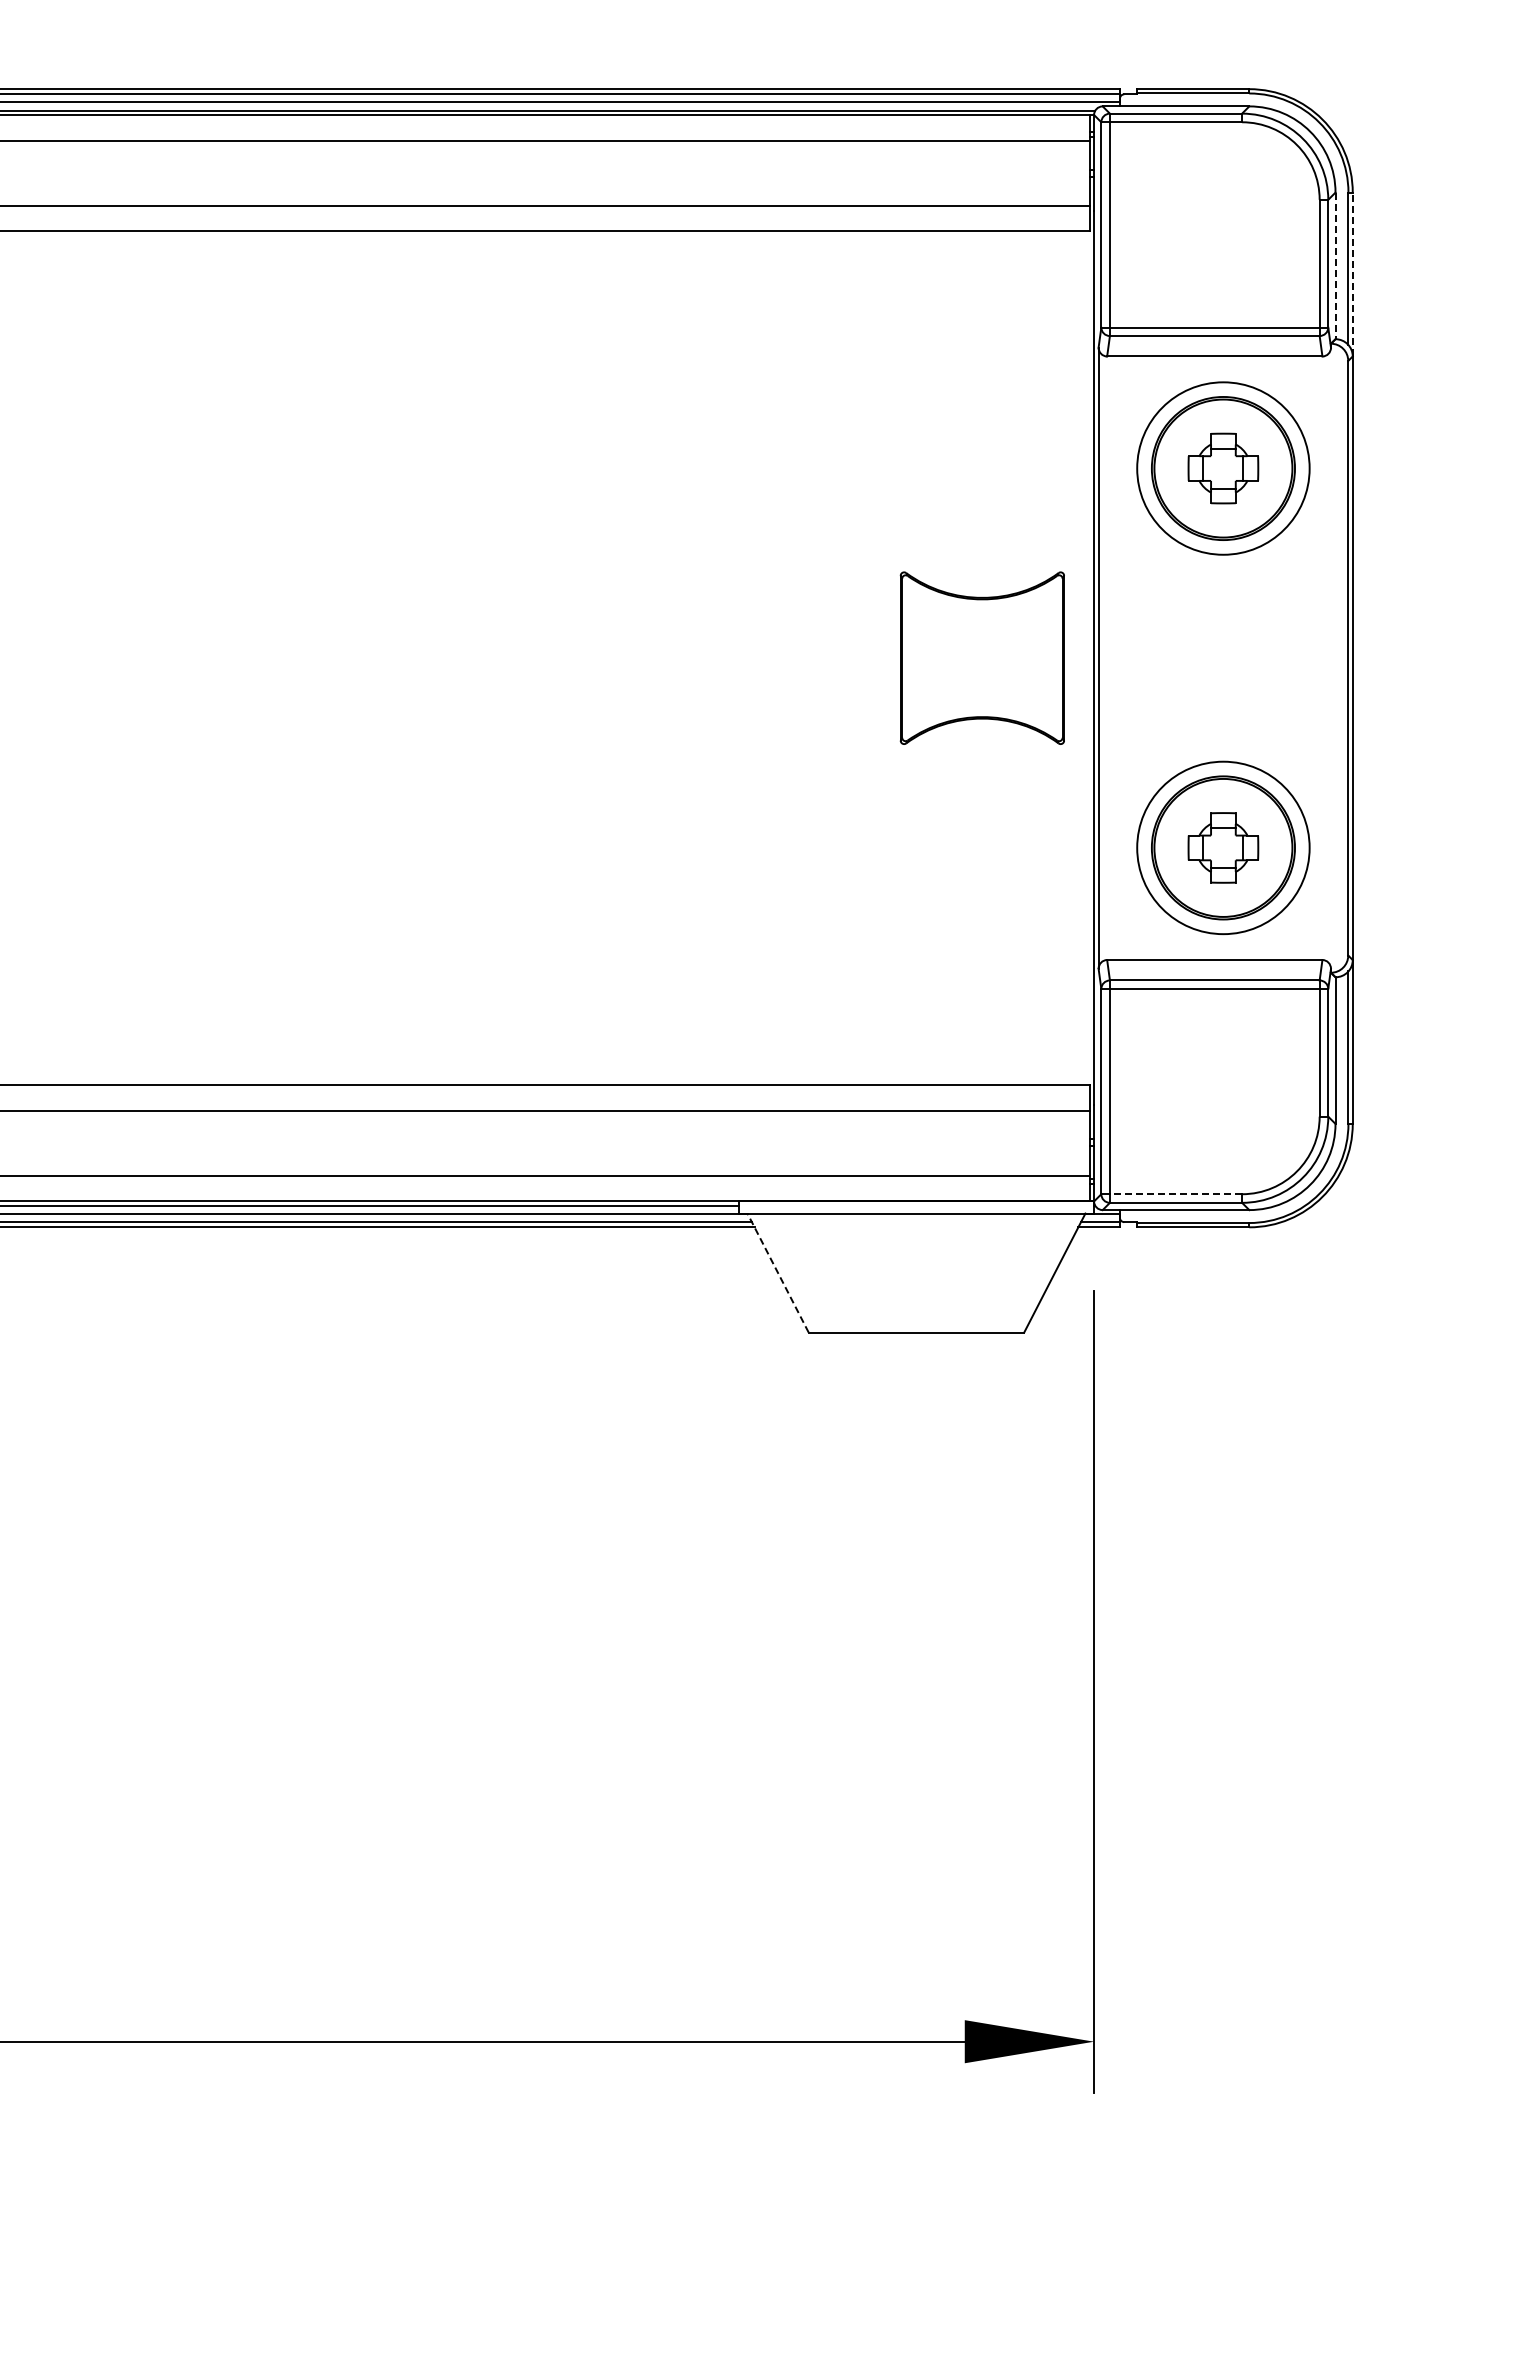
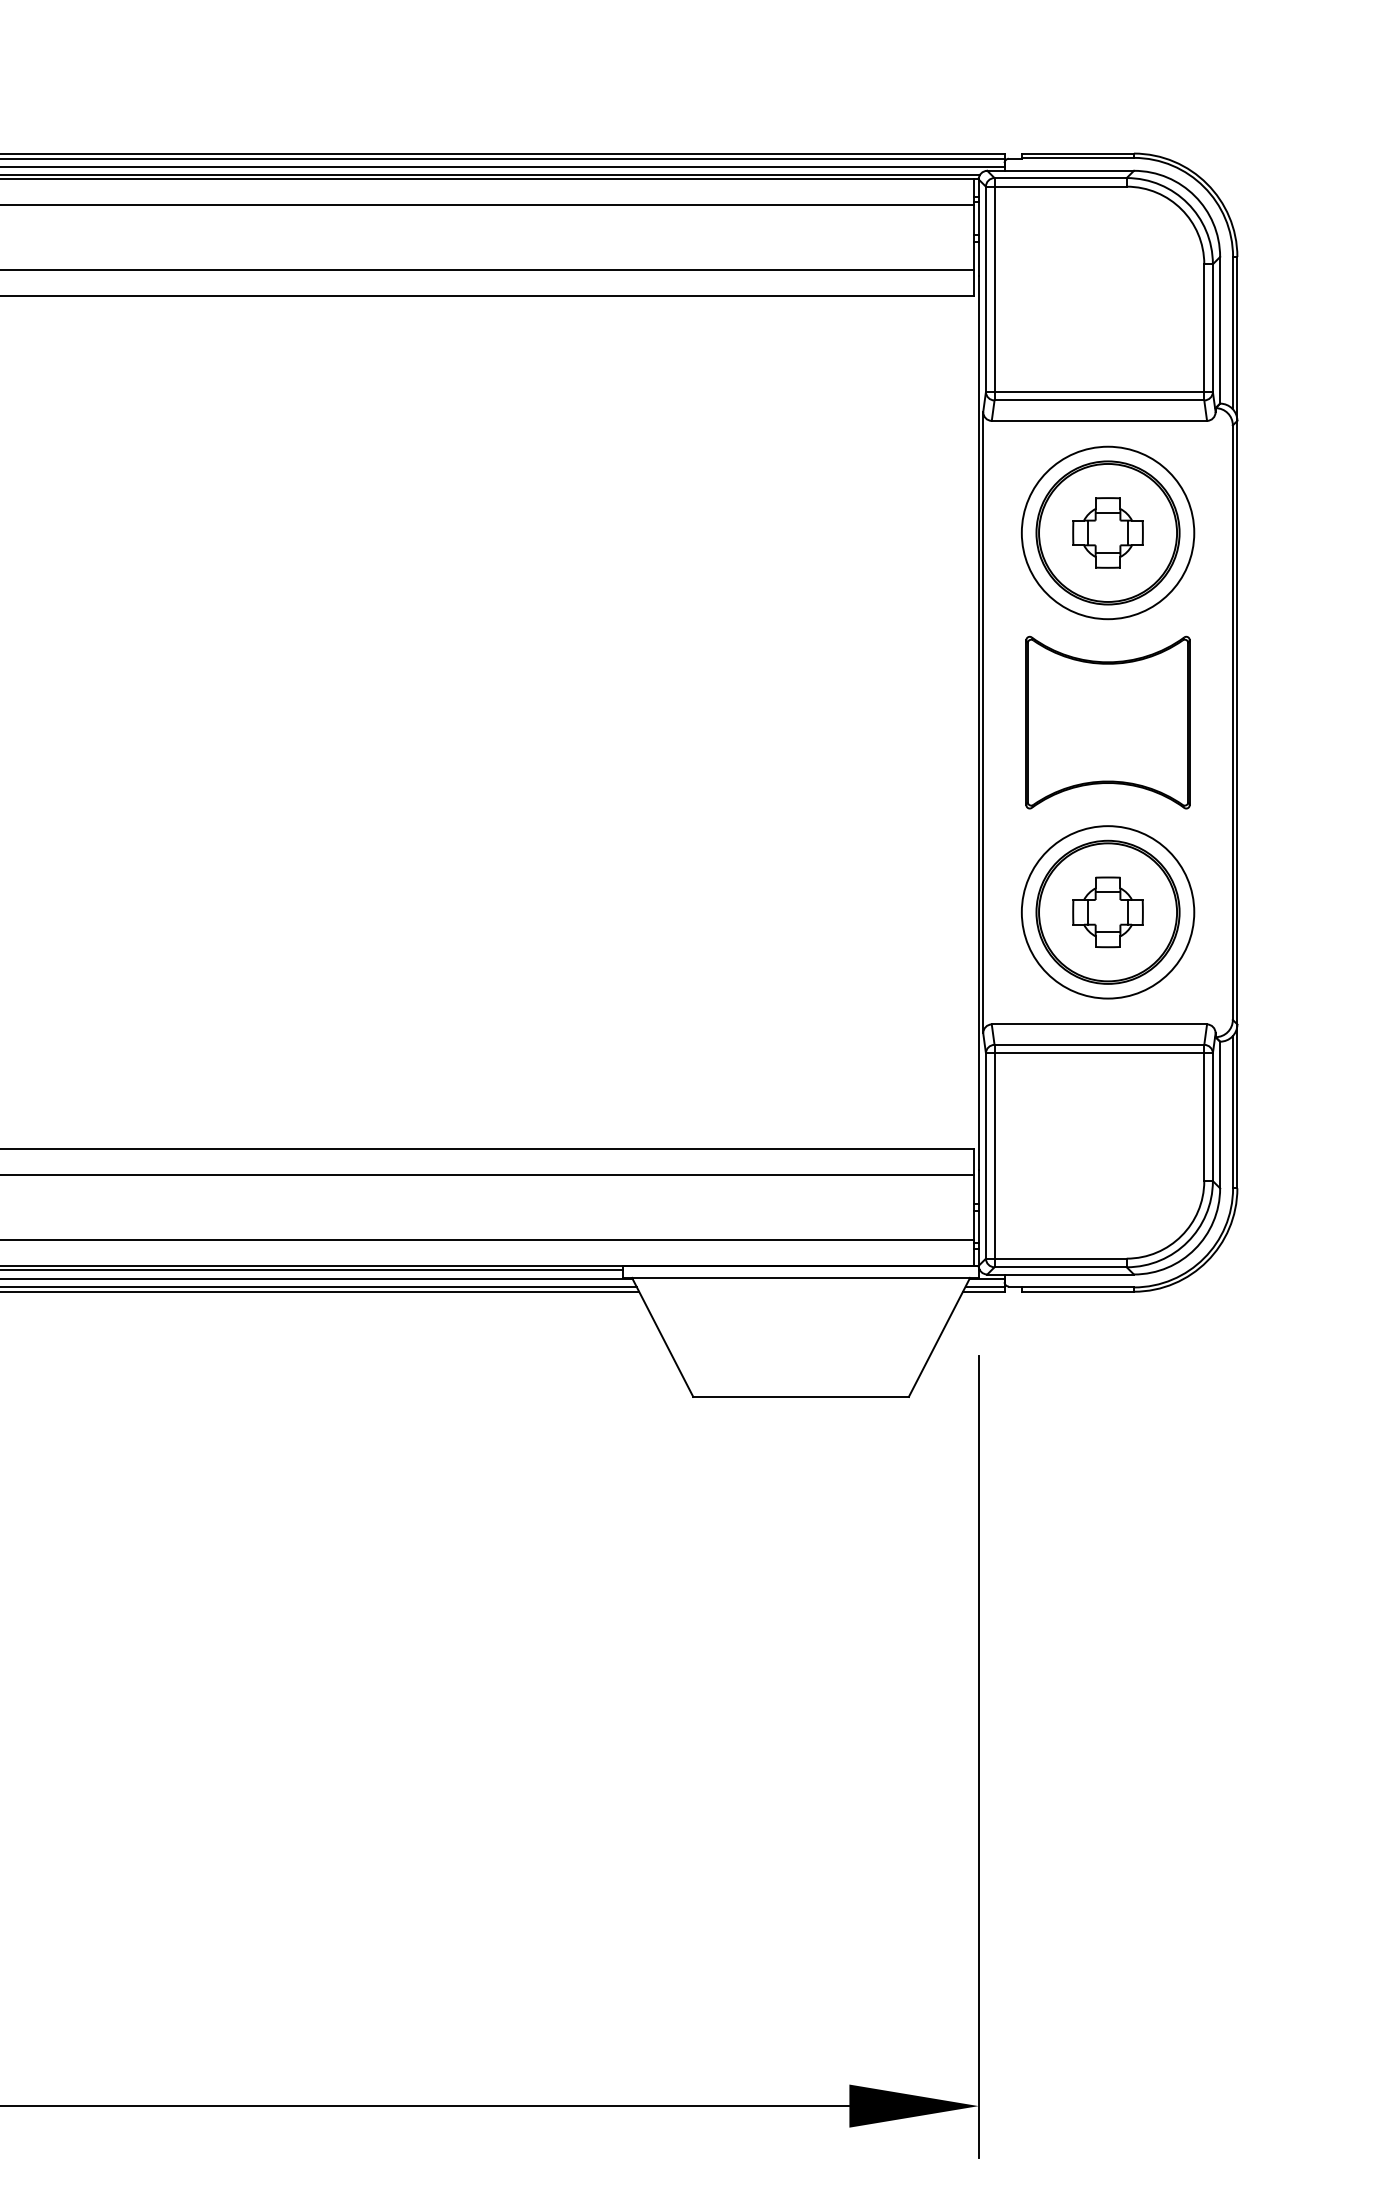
line: (1335, 266) -> (1220, 330), dashed -> solid
line: (1352, 274) -> (1237, 338), dashed -> solid
part: (981, 657) -> (1107, 721), moved
line: (1175, 1194) -> (1060, 1258), dashed -> solid
line: (778, 1273) -> (663, 1337), dashed -> solid

